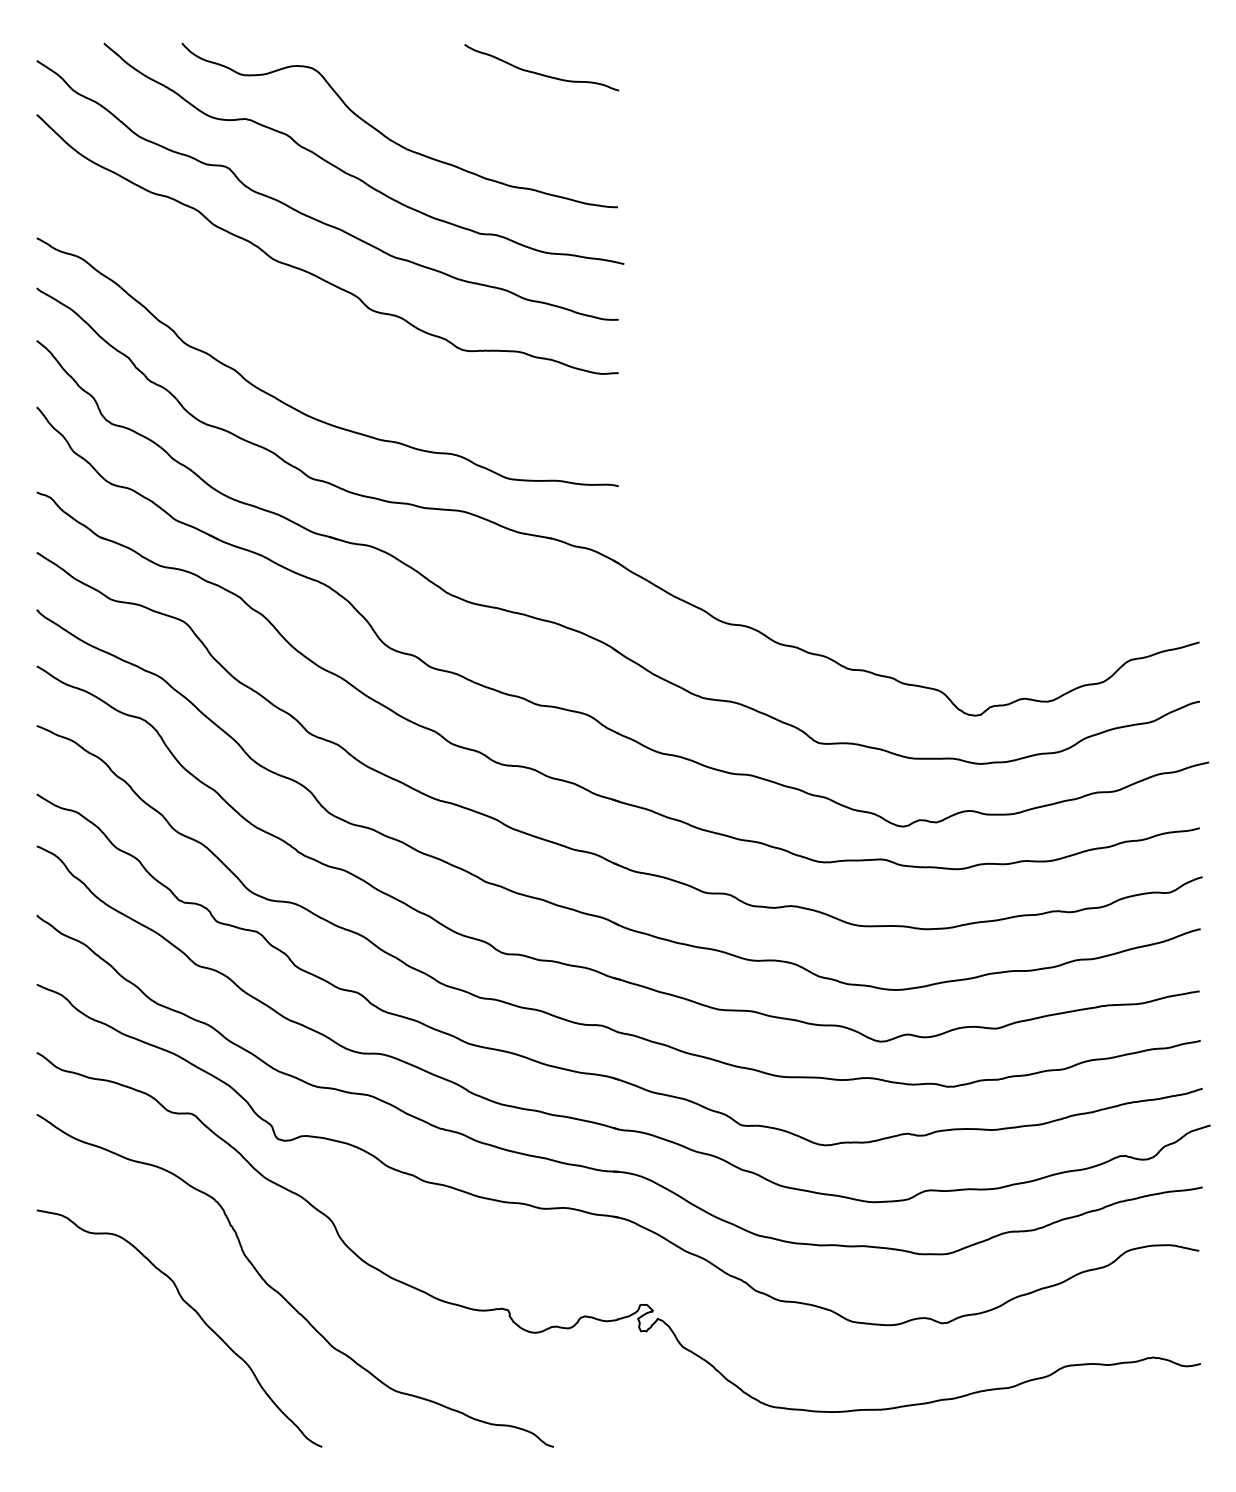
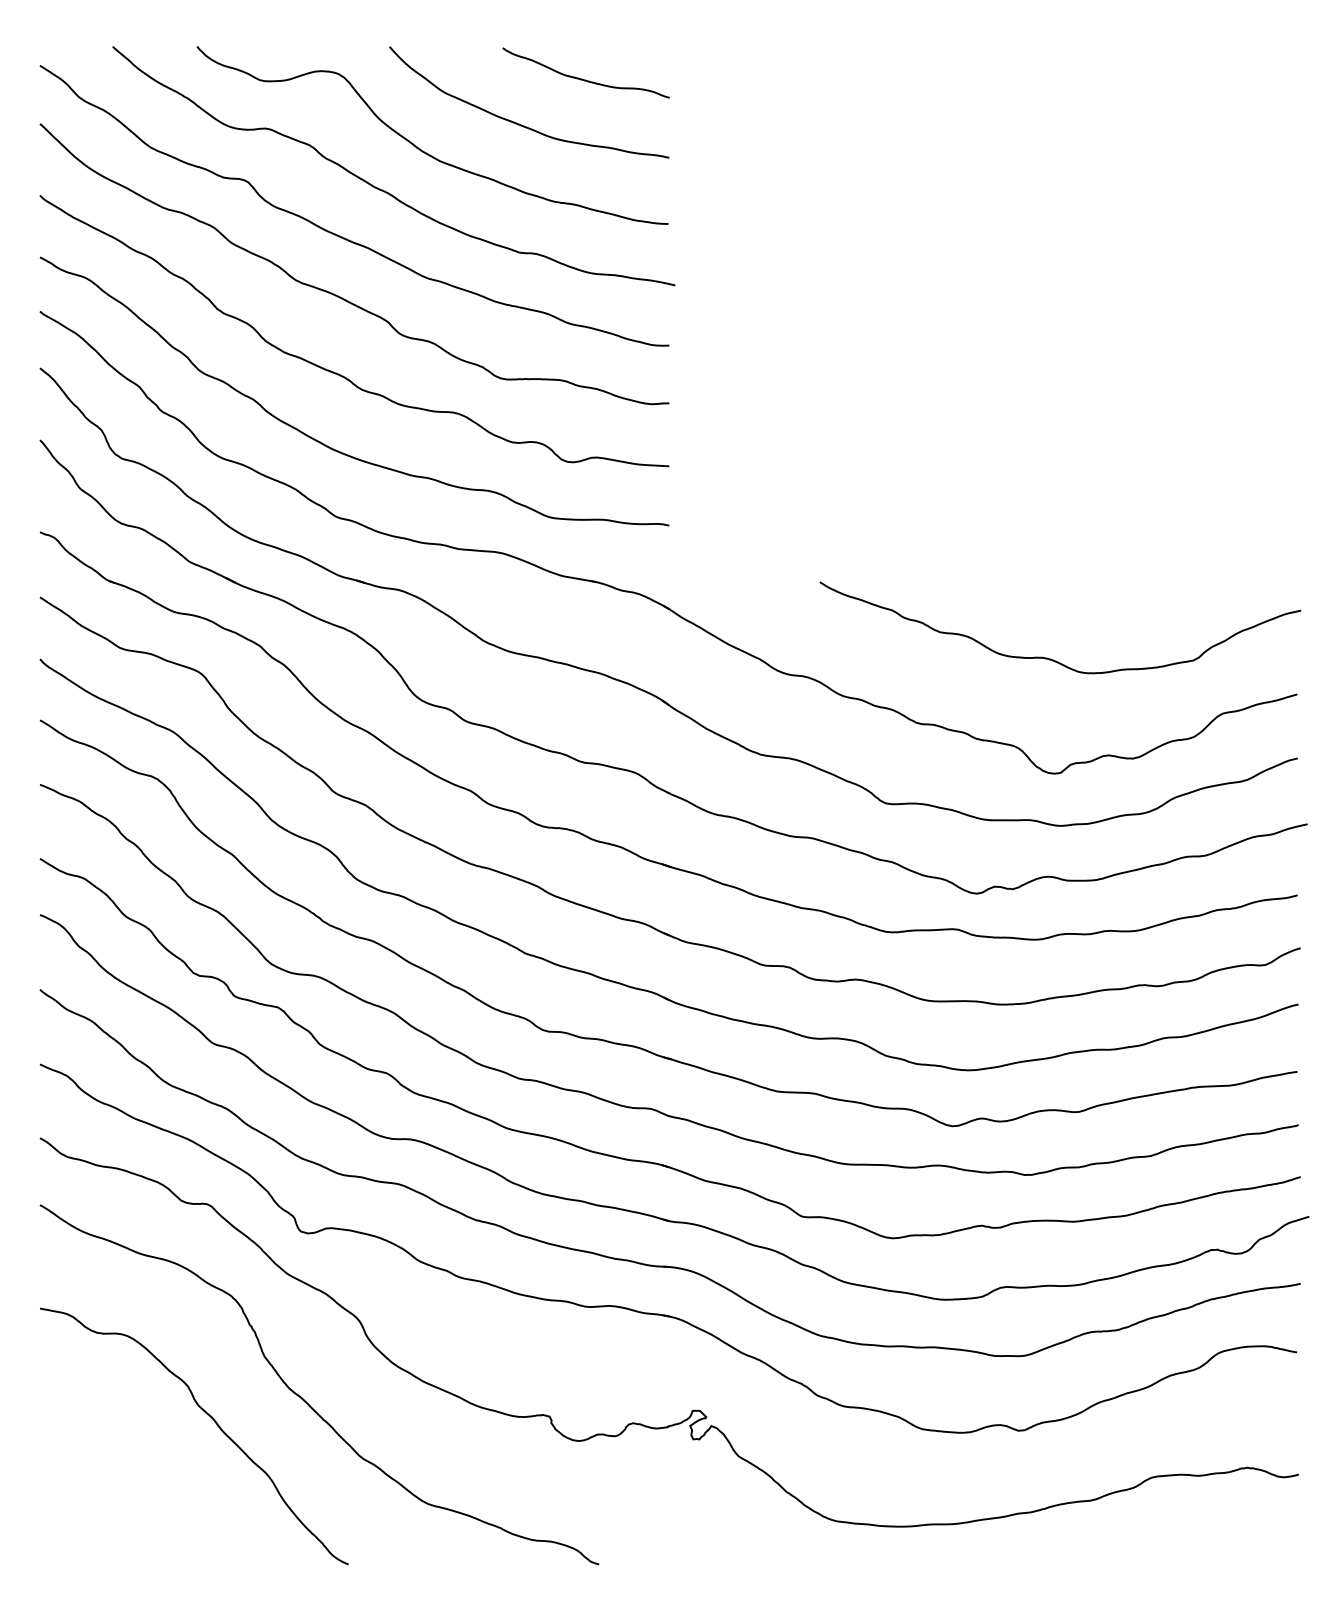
curve: (480, 114) -> (519, 123), added
curve: (310, 344) -> (336, 372), added
curve: (971, 609) -> (1050, 658), added

